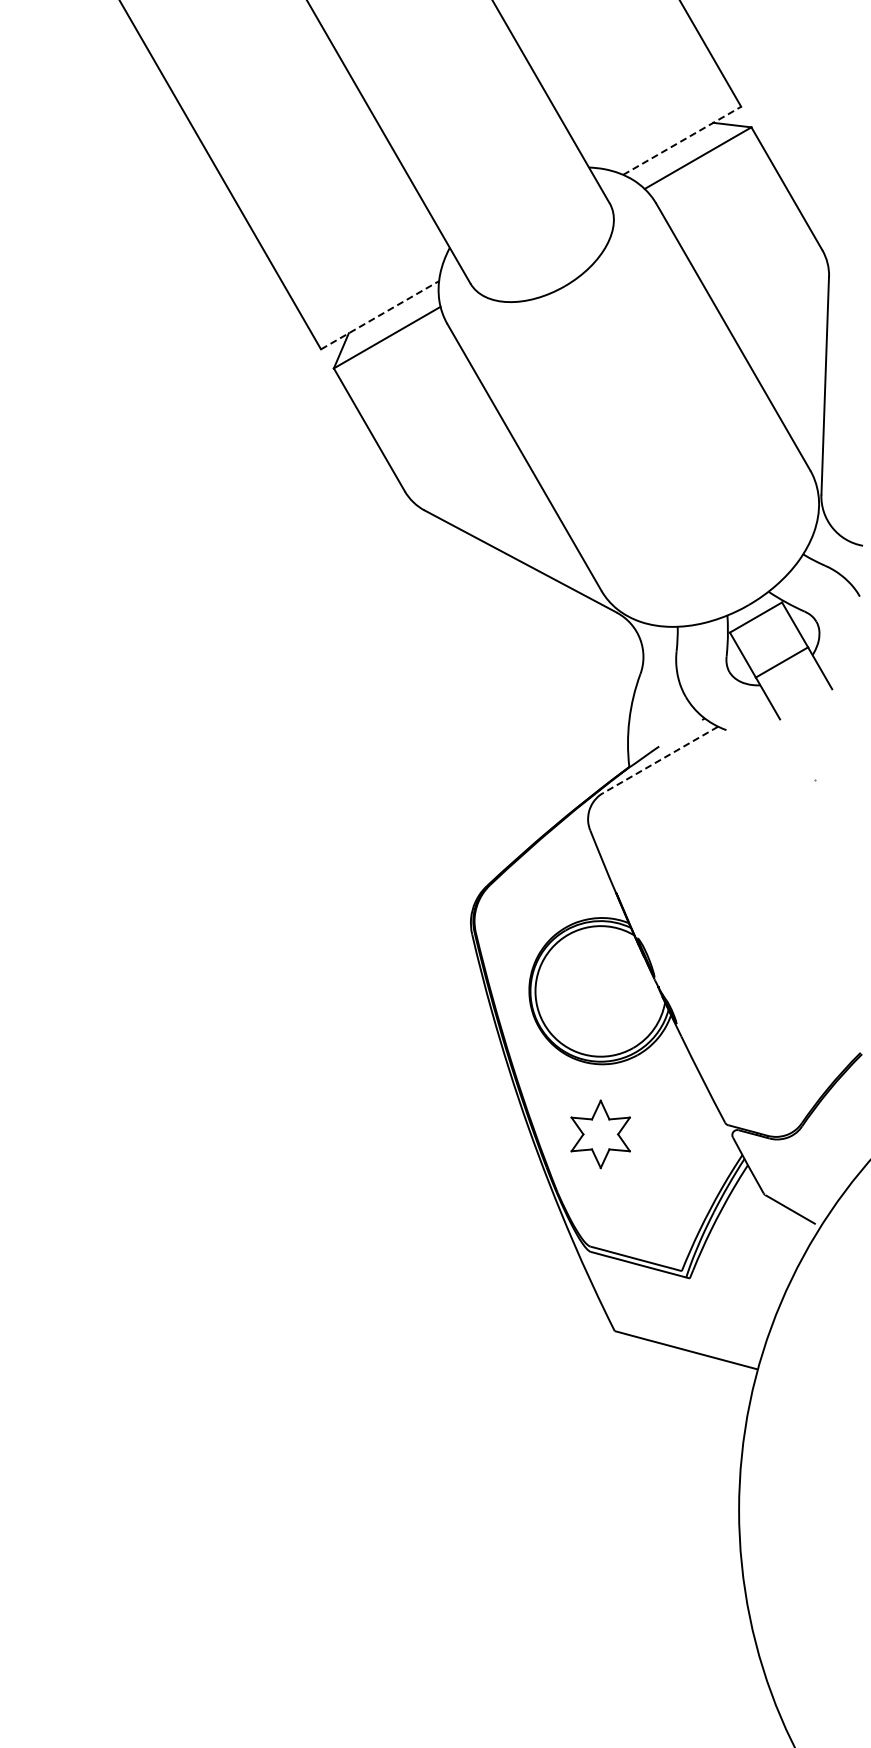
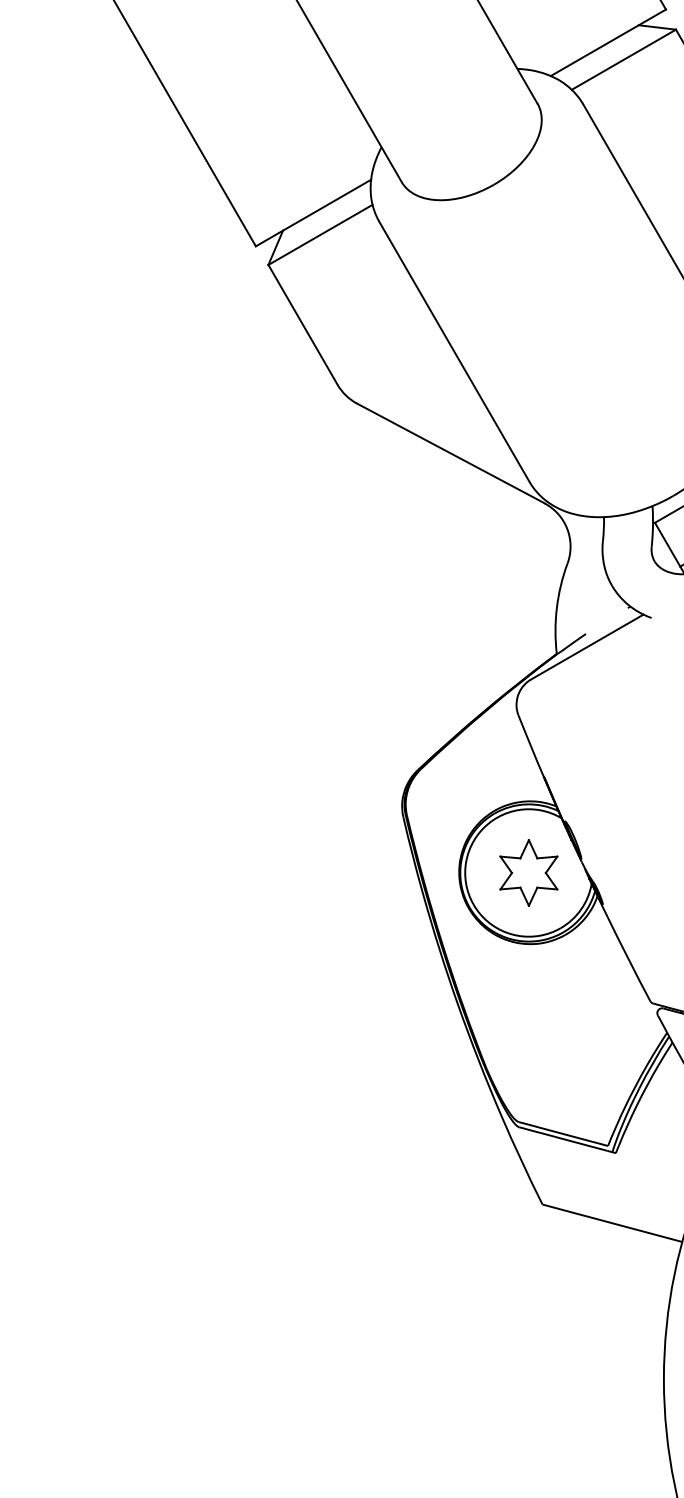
line: (682, 140) -> (608, 42), dashed -> solid
line: (380, 315) -> (313, 213), dashed -> solid
line: (660, 760) -> (587, 647), dashed -> solid
part: (600, 1134) -> (528, 873), moved

